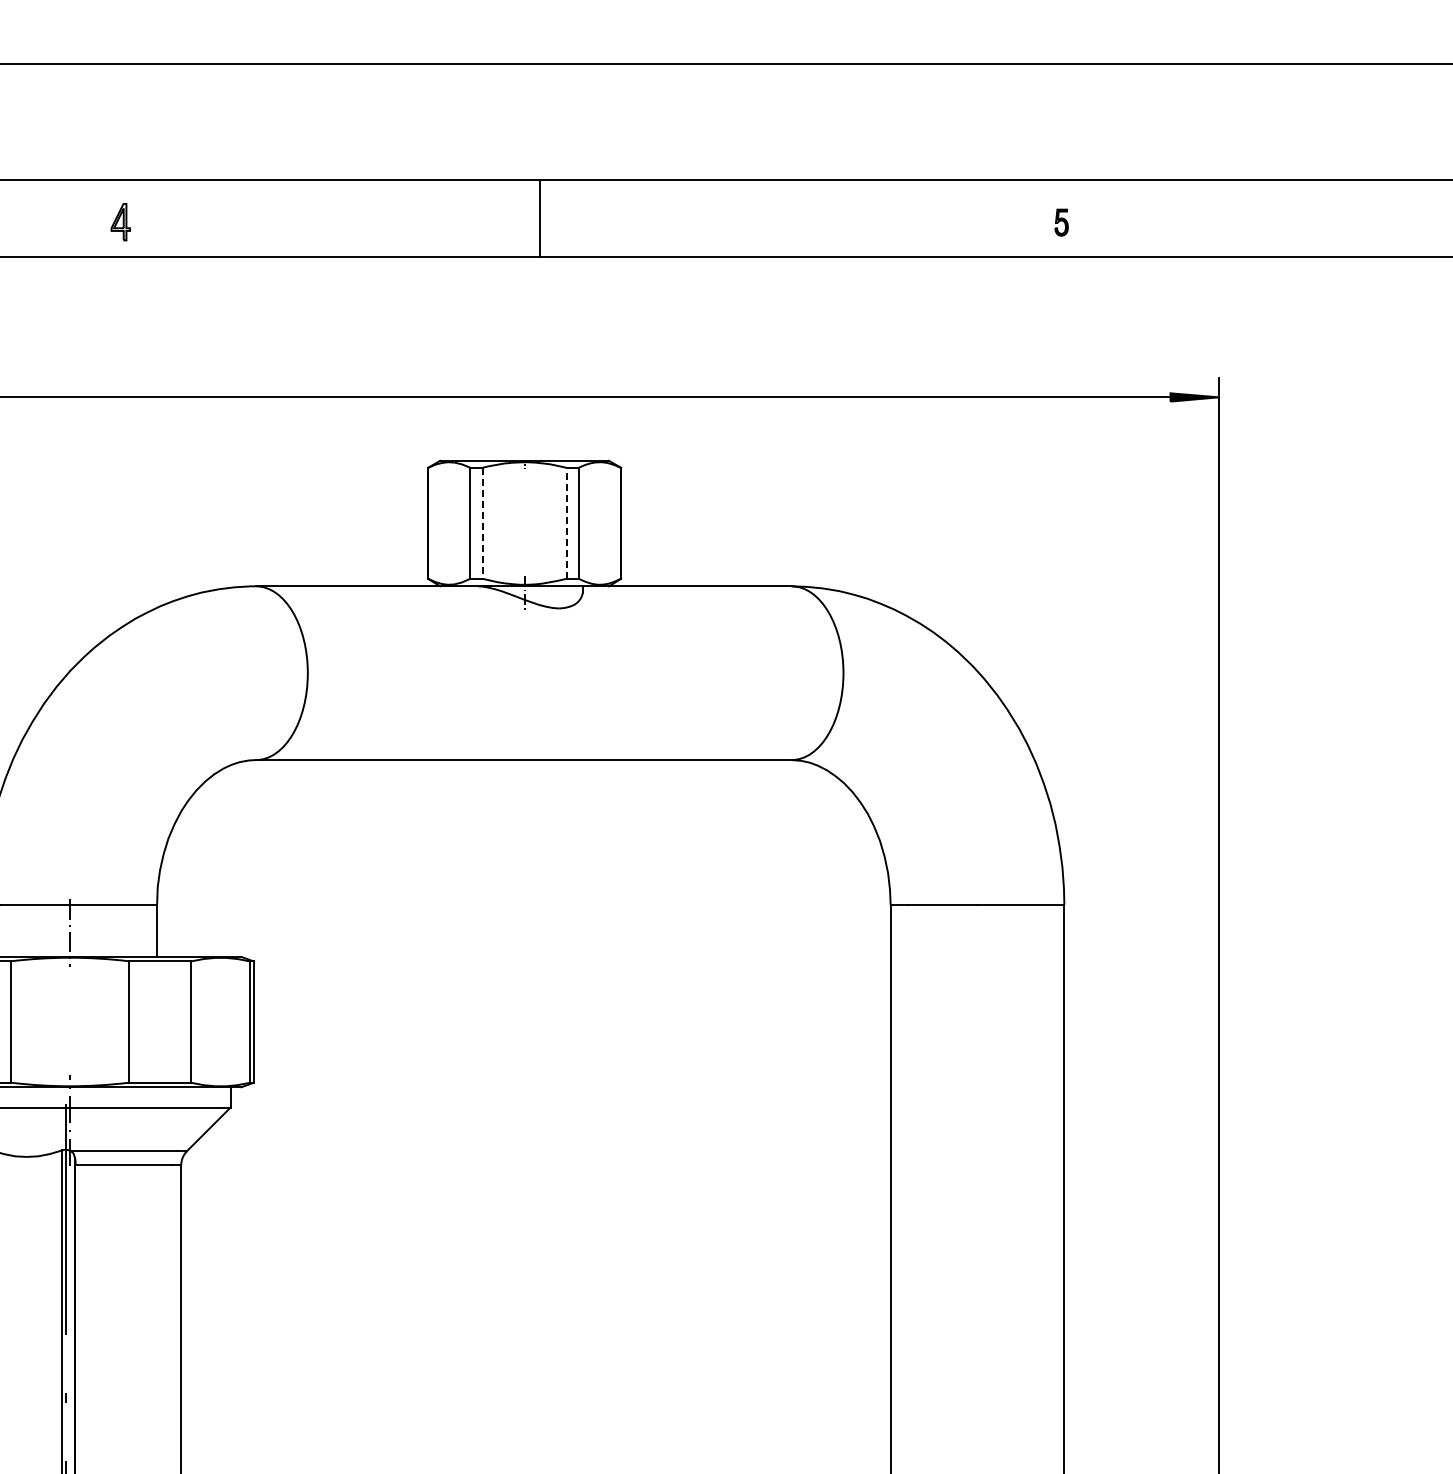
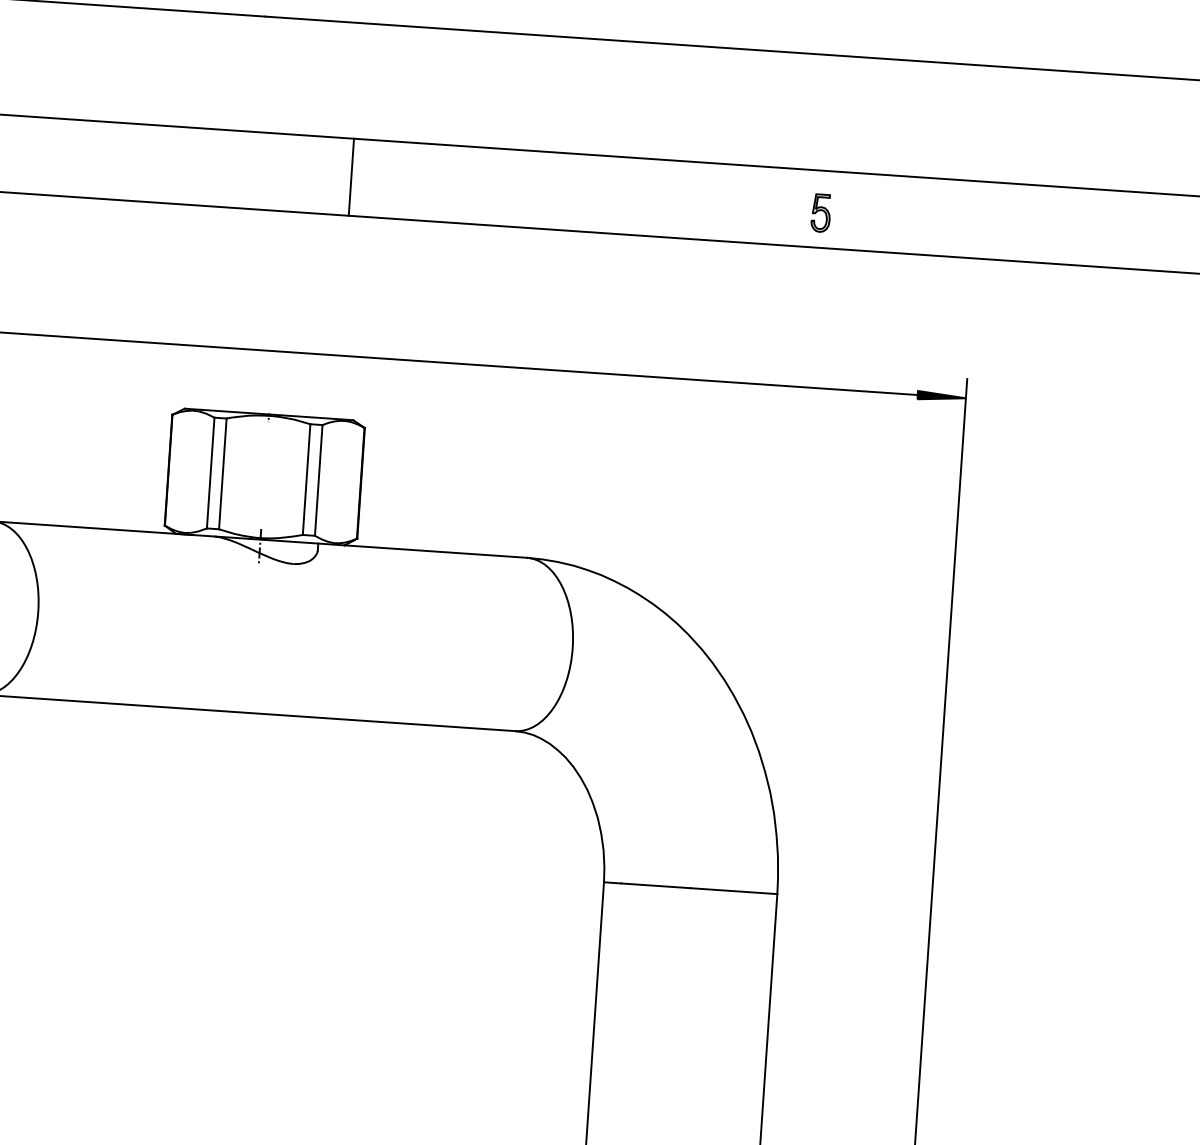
line: (539, 218) -> (351, 177), moved
part: (1061, 222) -> (820, 213), size x1.43
line: (566, 522) -> (306, 478), dashed -> solid
line: (482, 523) -> (222, 474), dashed -> solid

